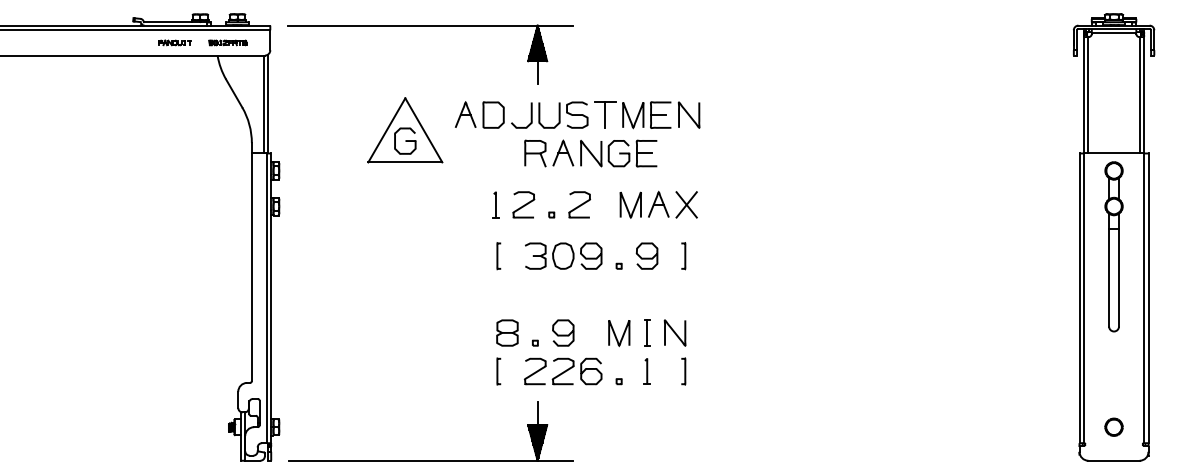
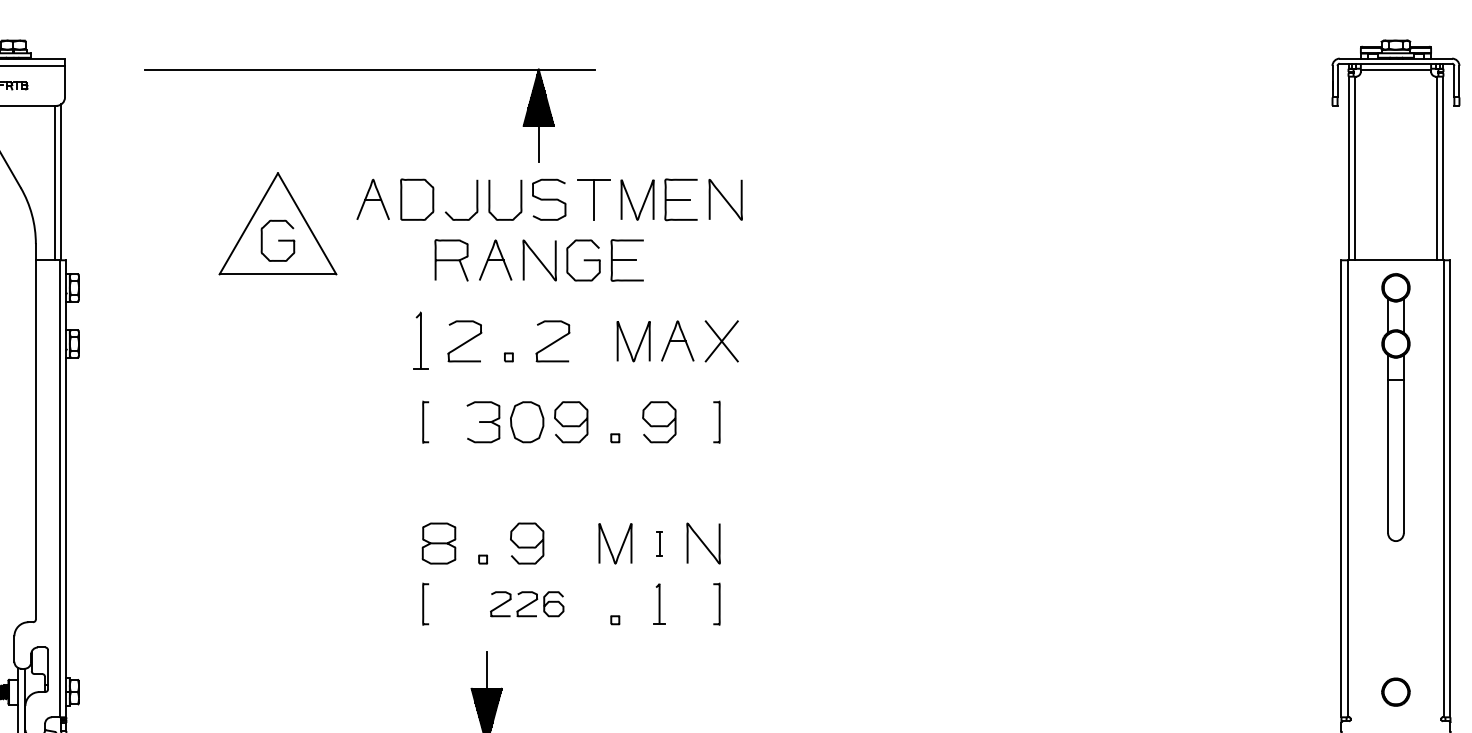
part: (430, 26) -> (369, 71), moved
part: (590, 153) -> (538, 260), moved
part: (495, 204) -> (420, 340), size x1.4
part: (647, 332) -> (659, 542), size x0.6
part: (563, 371) -> (527, 604), size x0.6

